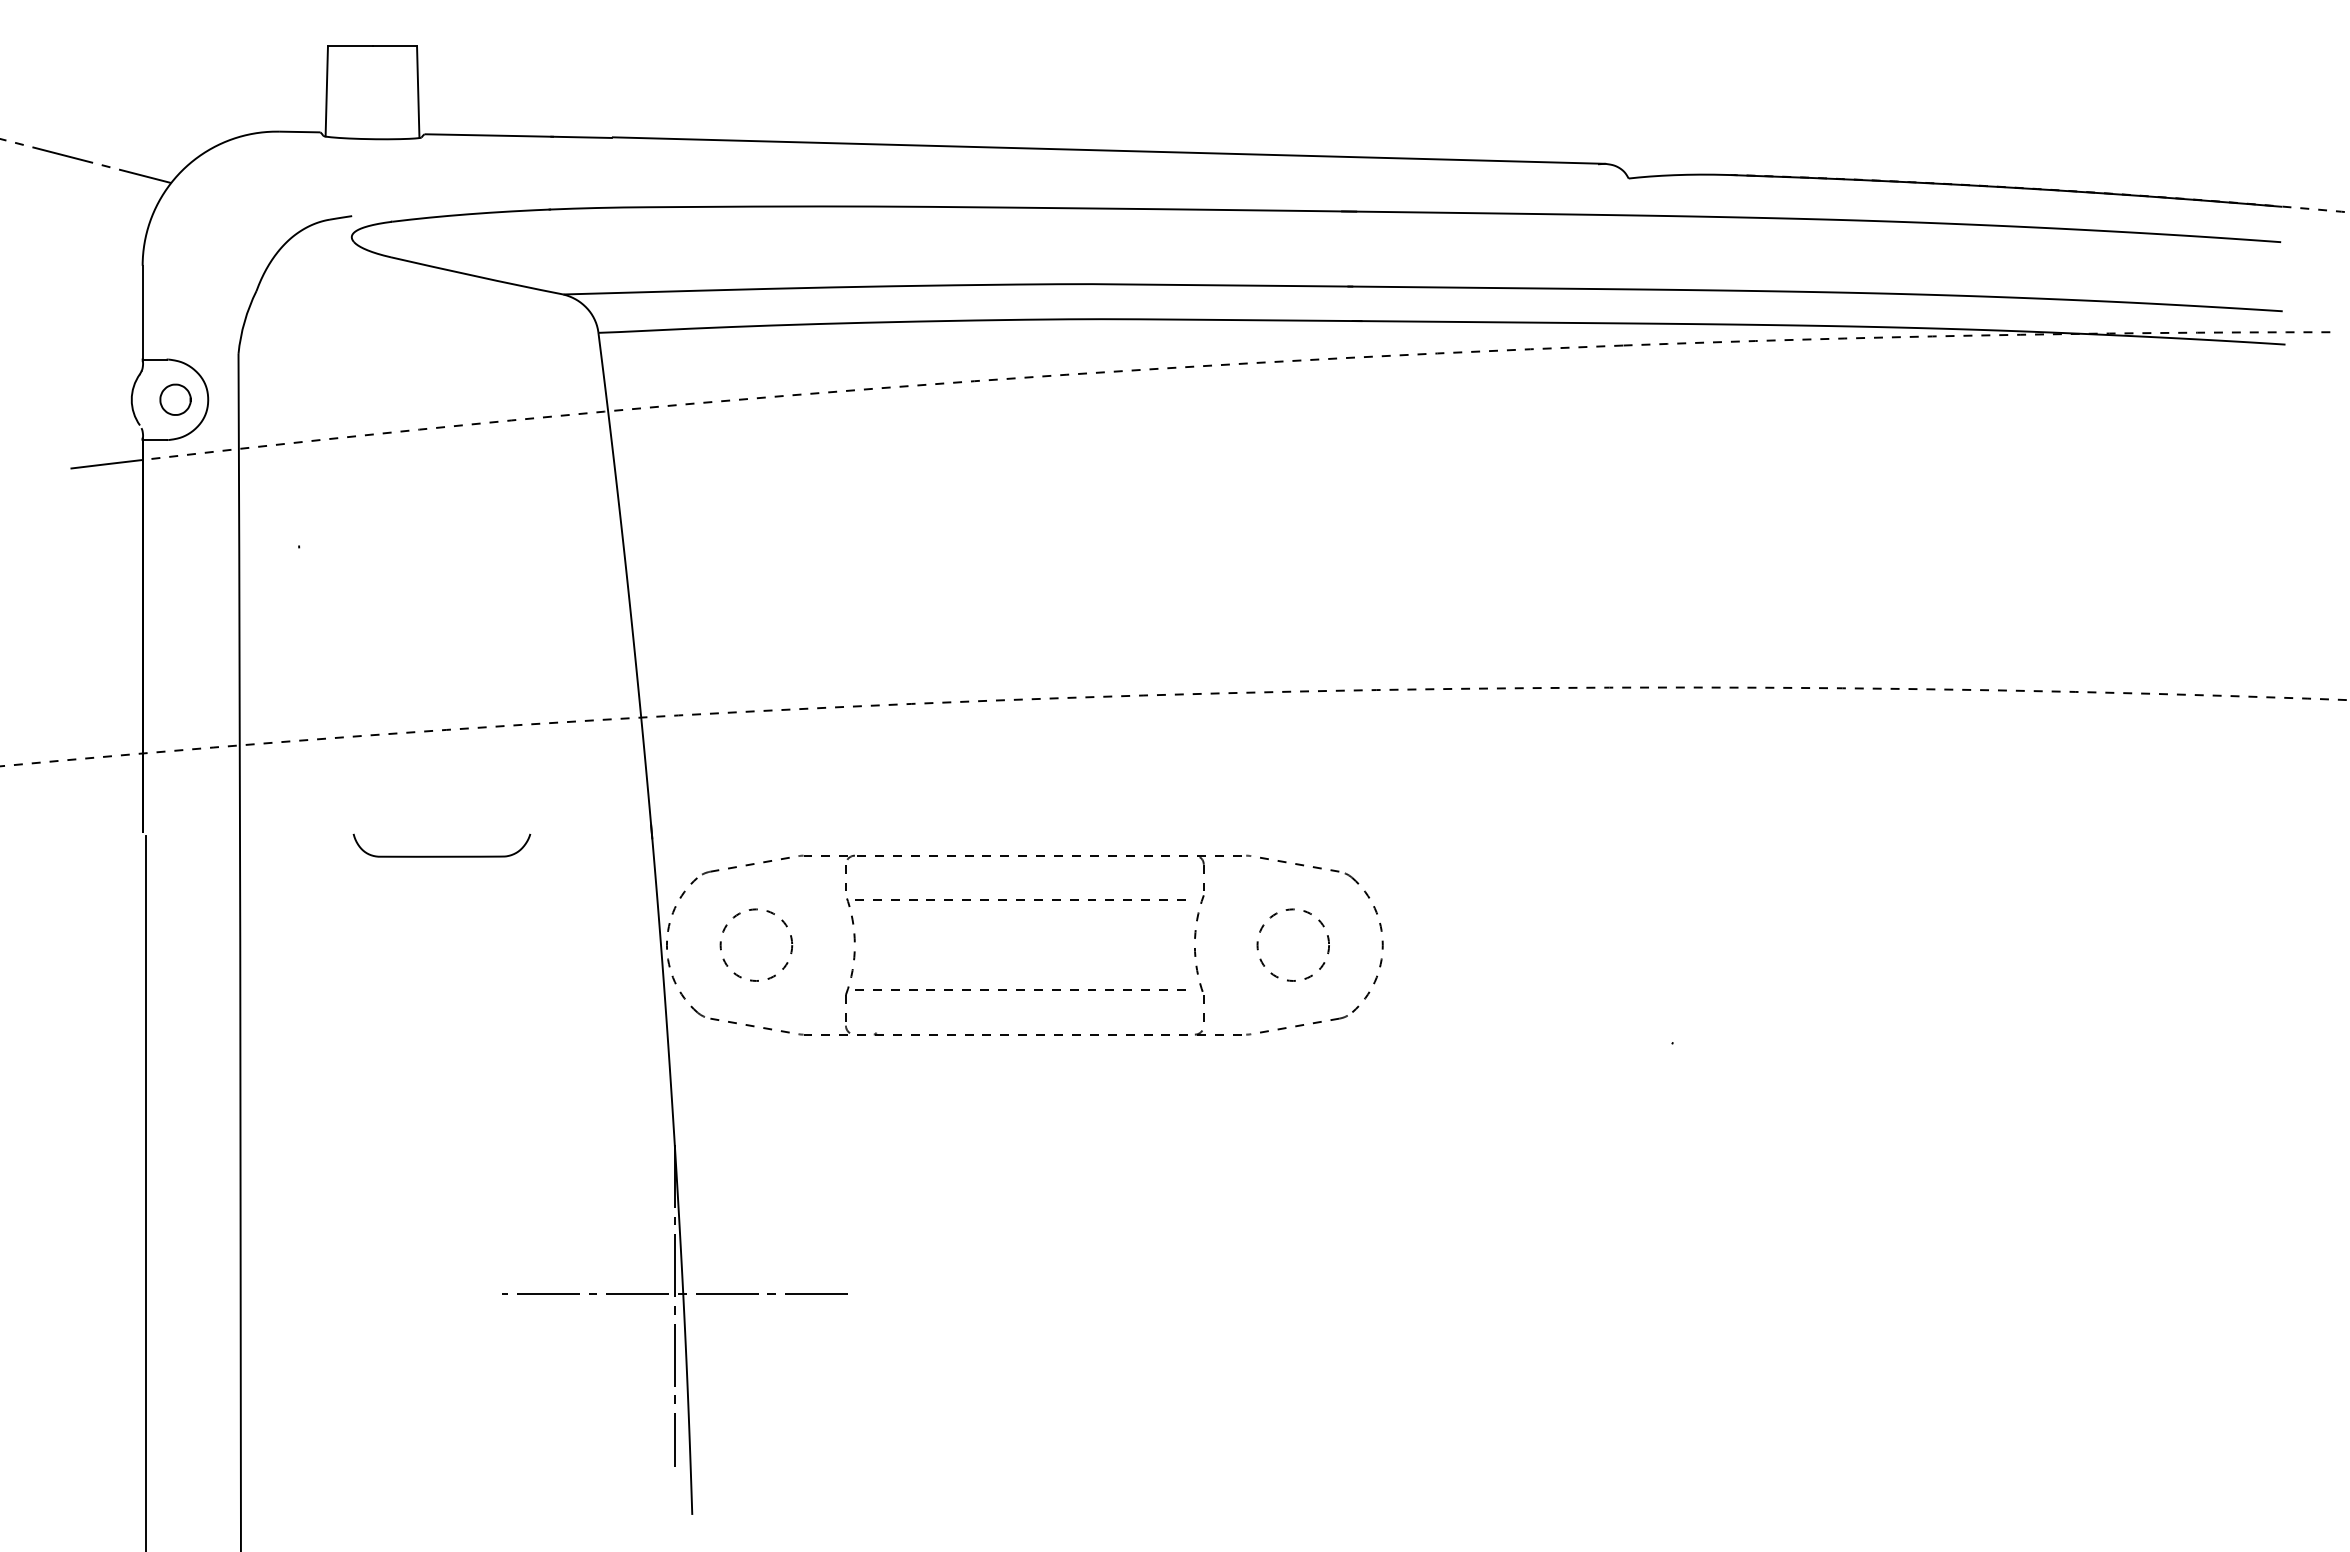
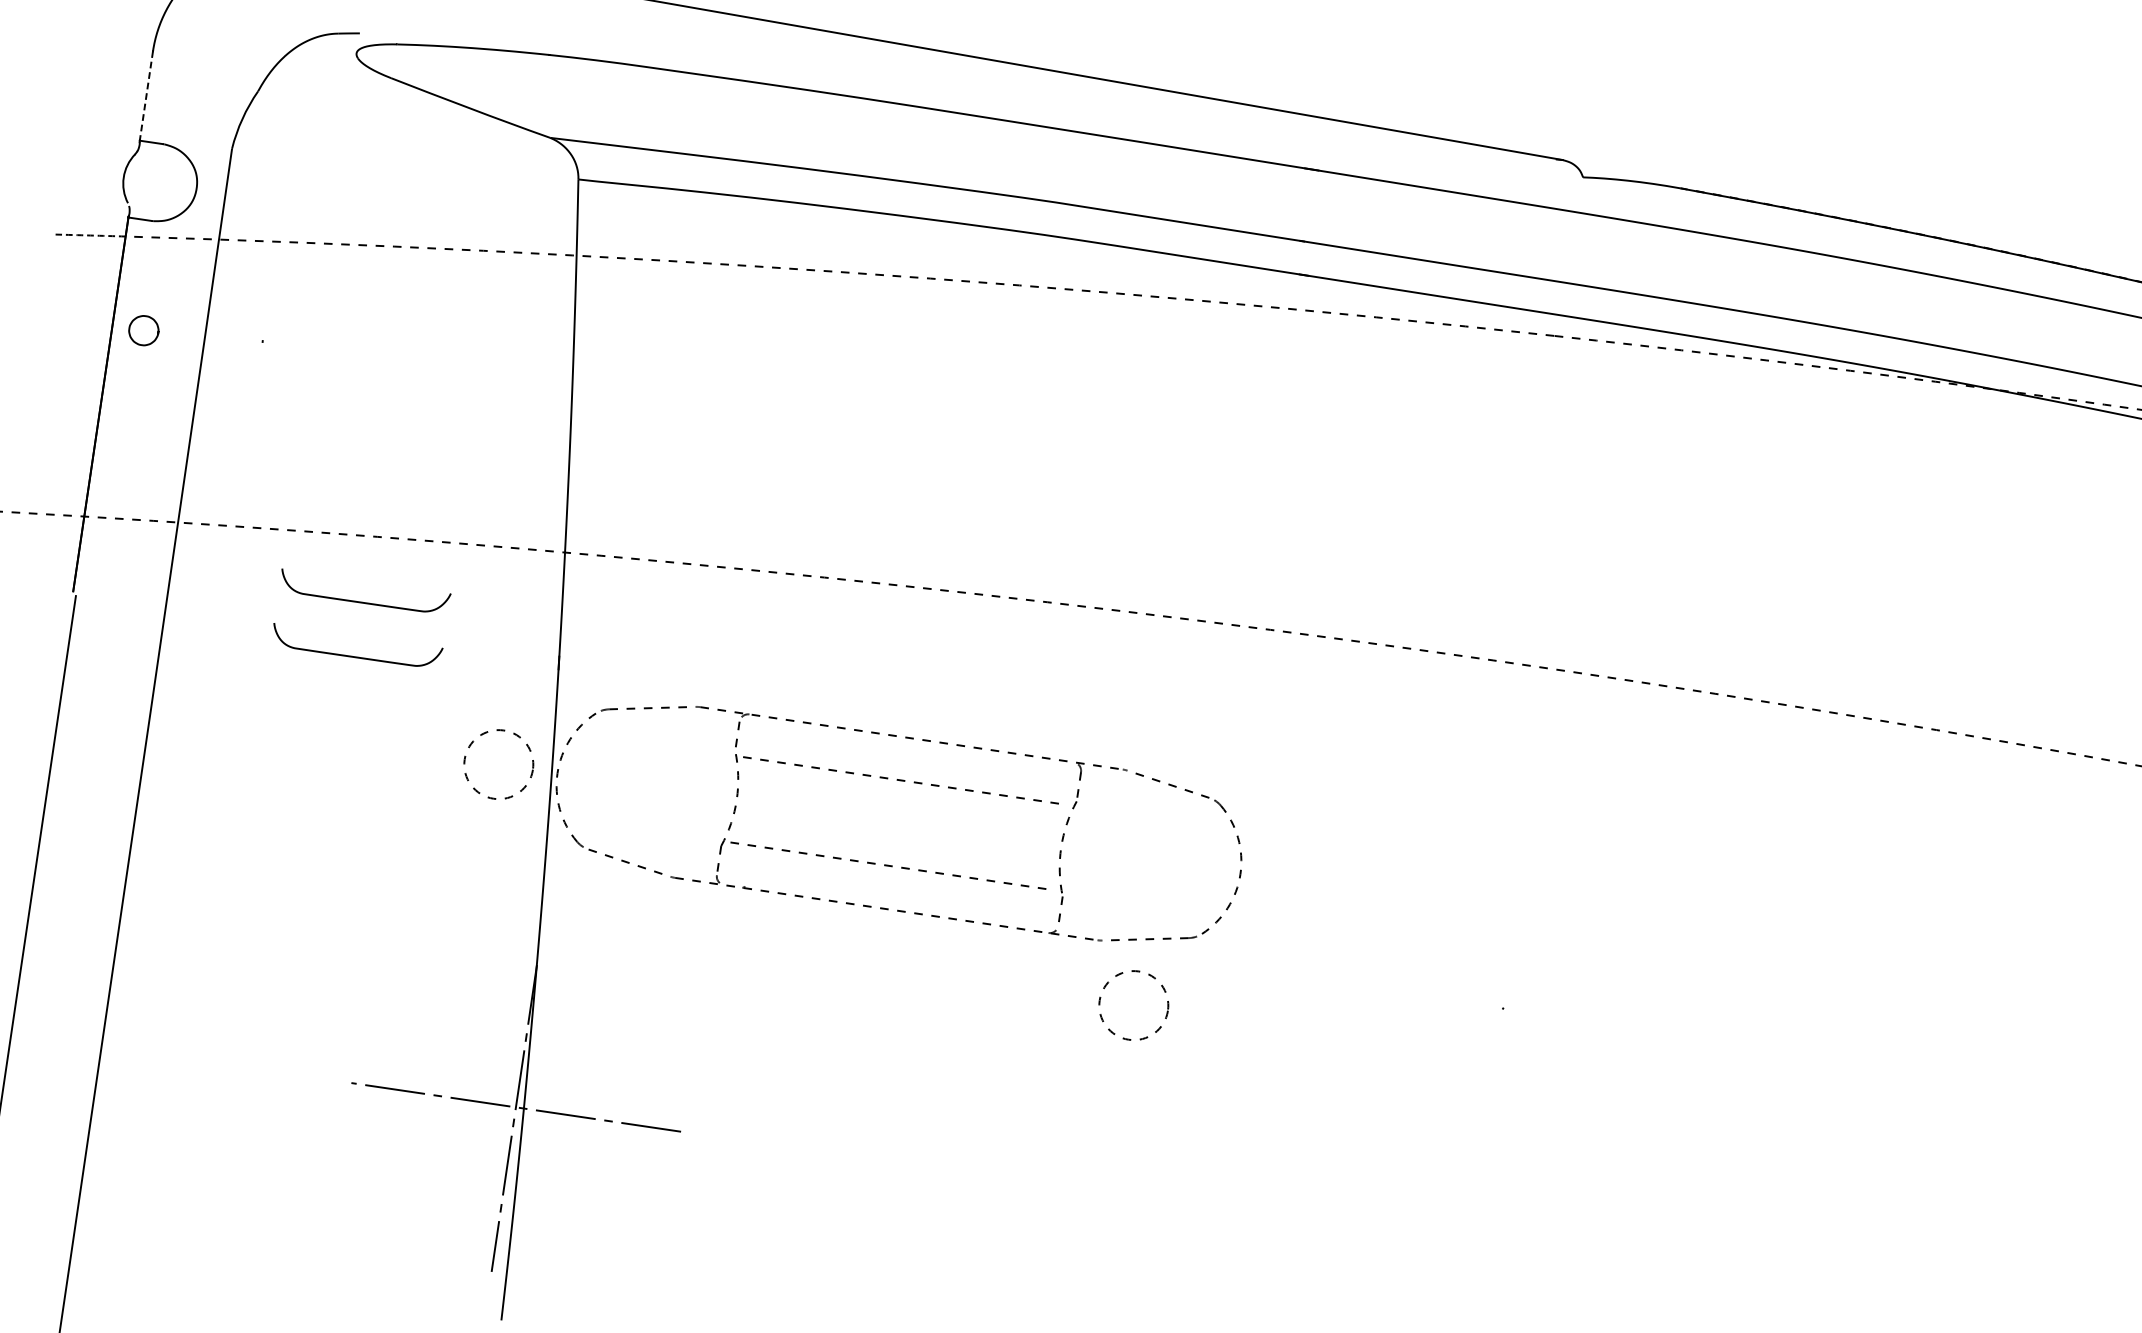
line: (142, 312) -> (146, 95), solid -> dashed
curve: (171, 386) -> (141, 317), moved
arc: (106, 464) -> (90, 235), solid -> dashed
curve: (441, 798) -> (363, 601), added
circle: (756, 944) -> (498, 763), moved
circle: (1292, 944) -> (1133, 1004), moved

